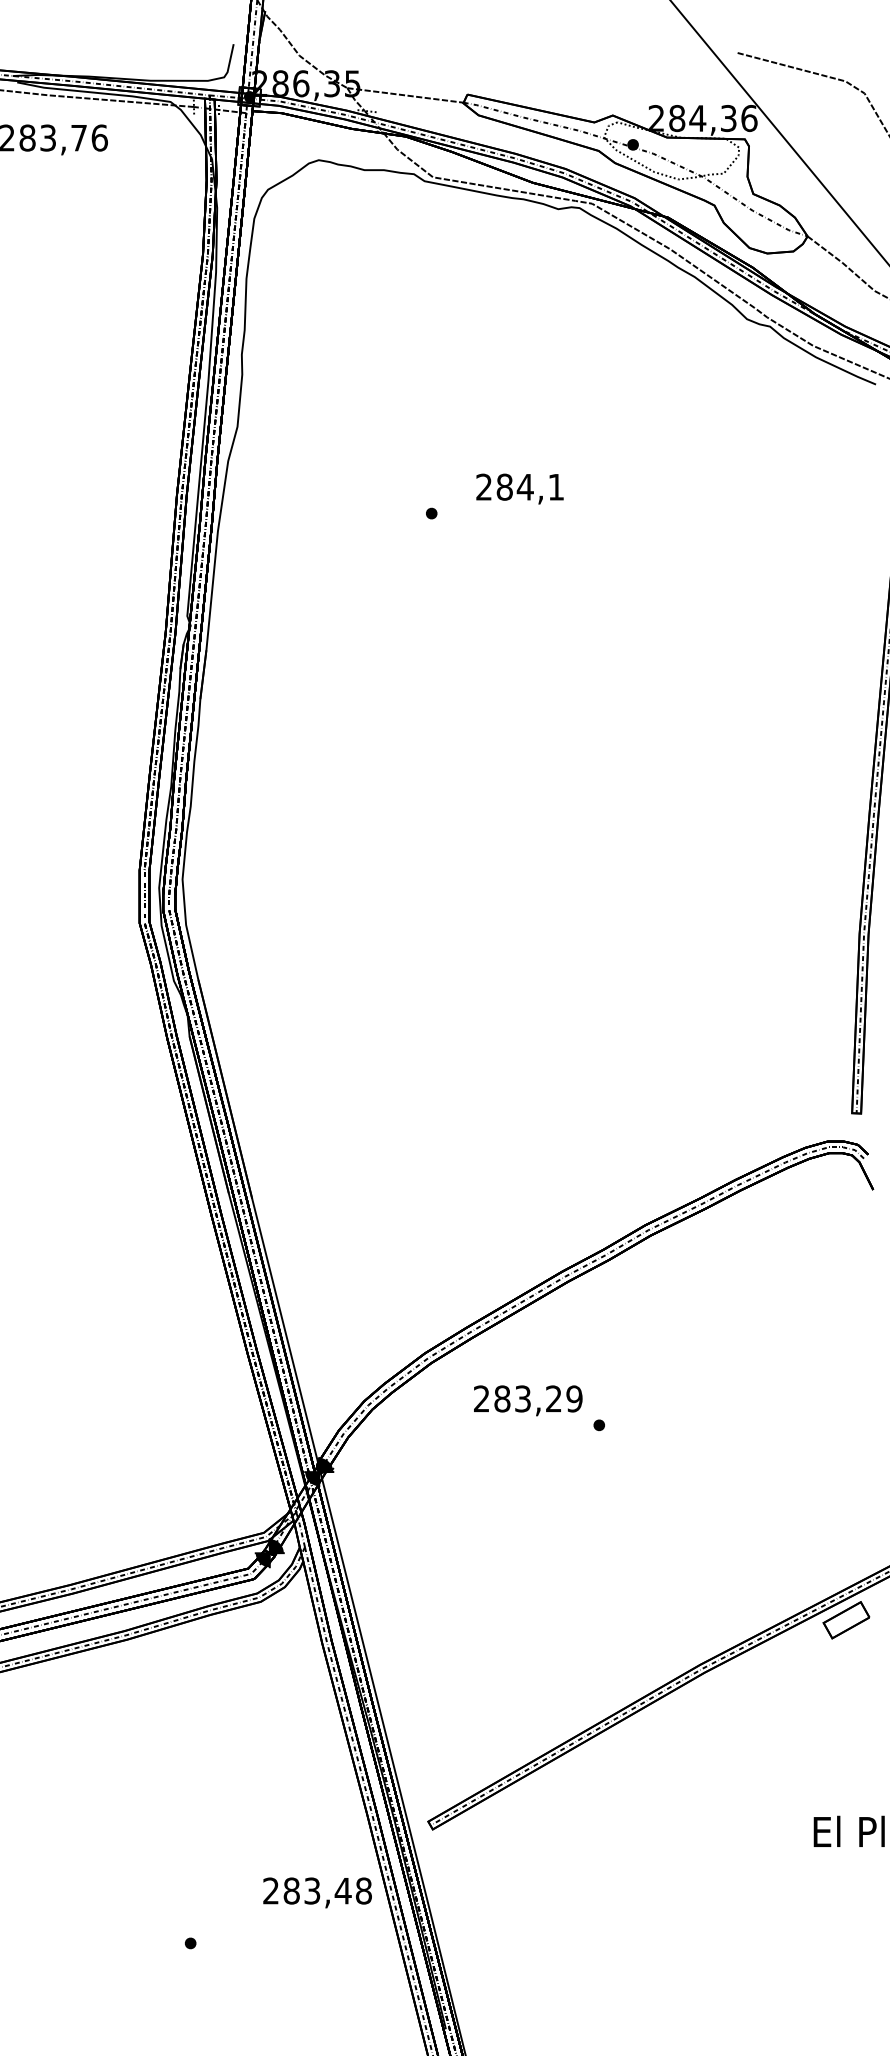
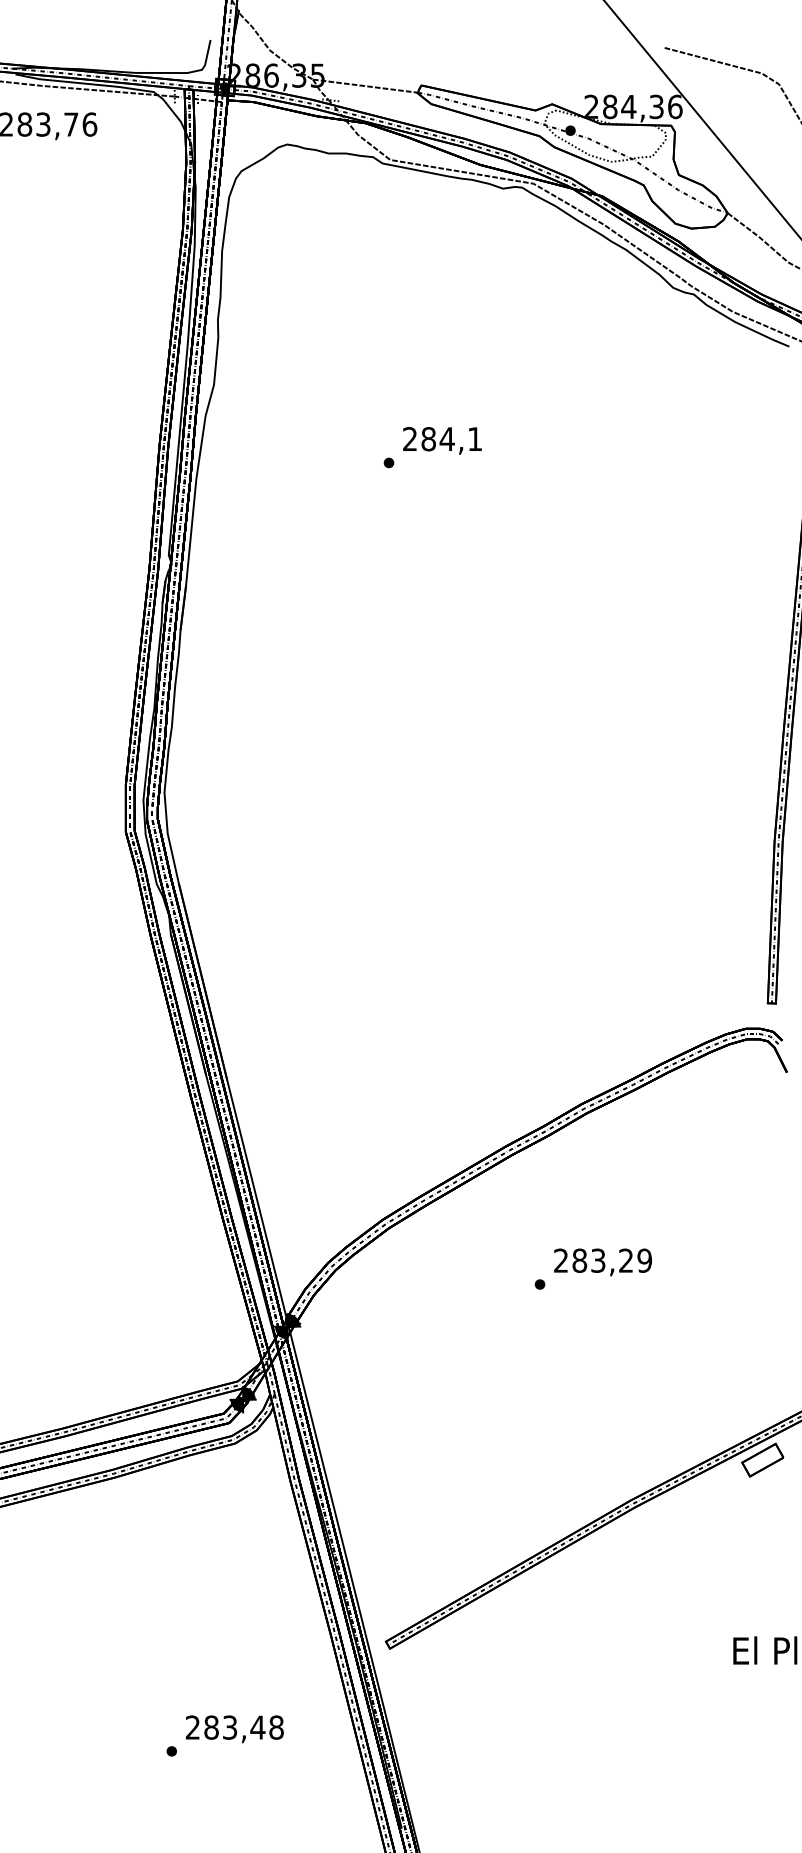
text: (519, 488) -> (442, 440), moved
text: (528, 1400) -> (603, 1262), moved
text: (317, 1892) -> (234, 1728), moved

